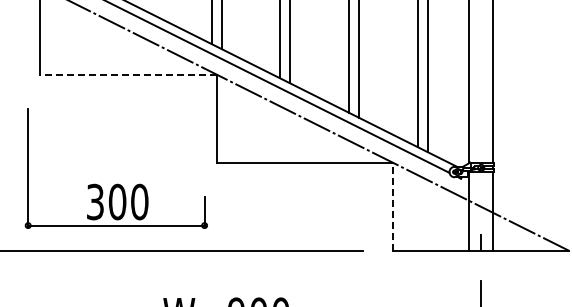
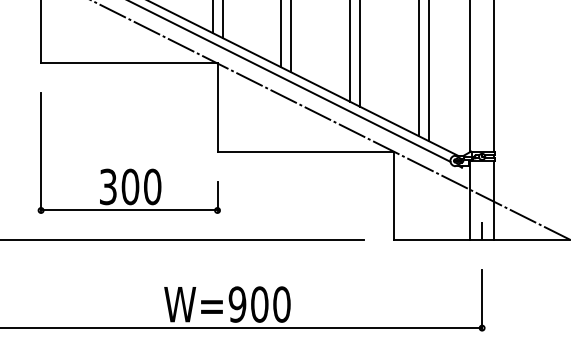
line: (127, 74) -> (128, 63), dashed -> solid
part: (116, 183) -> (129, 168), moved
line: (392, 206) -> (393, 195), dashed -> solid

